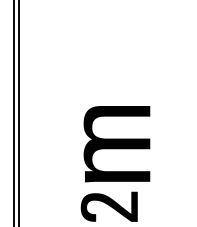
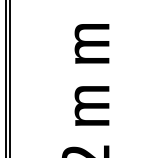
fill: (116, 69) -> (91, 43), added
part: (116, 144) -> (91, 106), size x0.62

